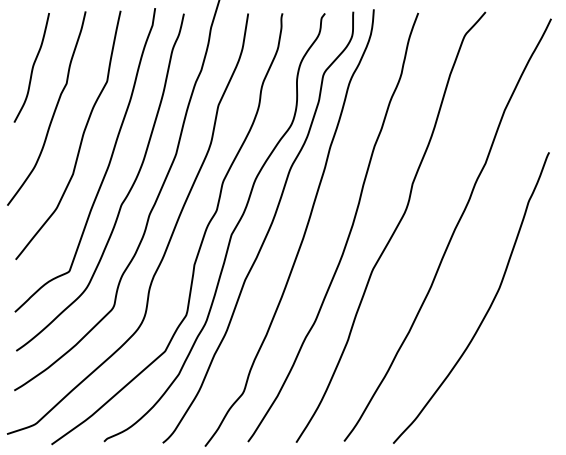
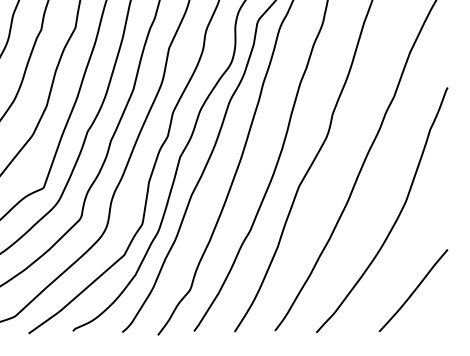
curve: (509, 393) -> (414, 290), added

